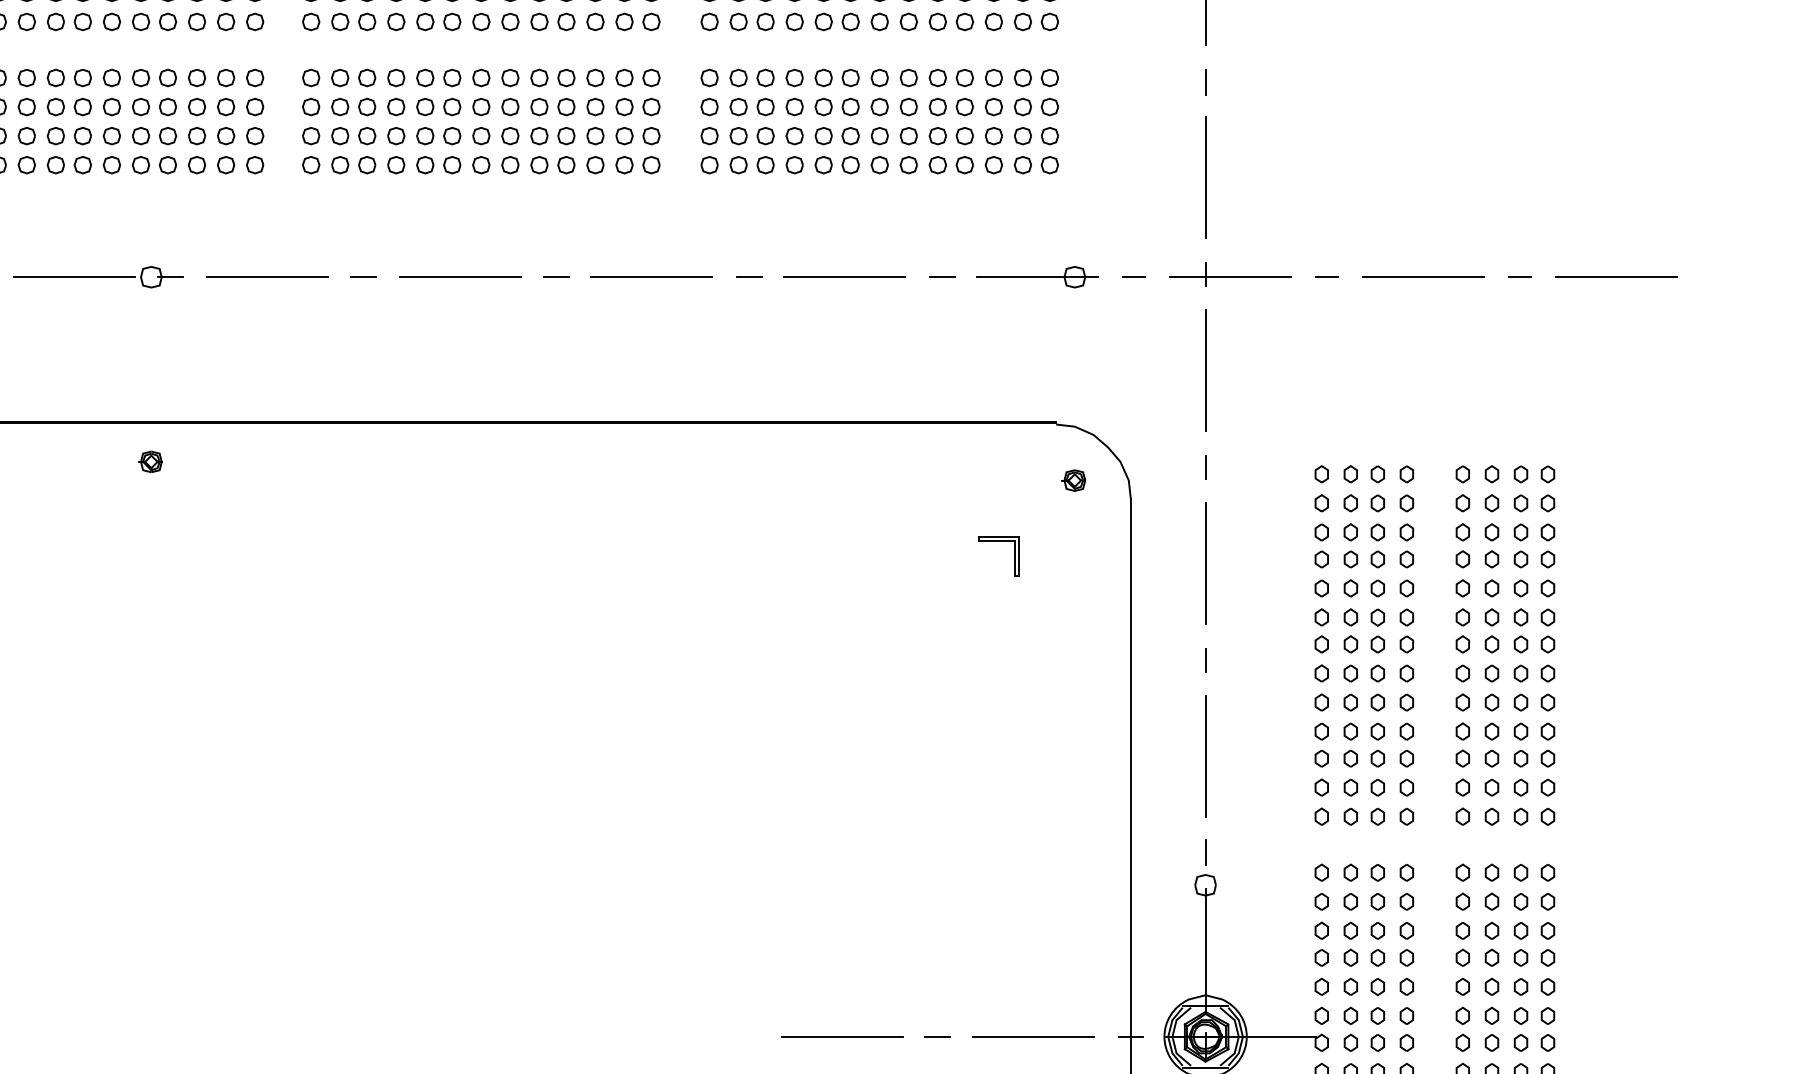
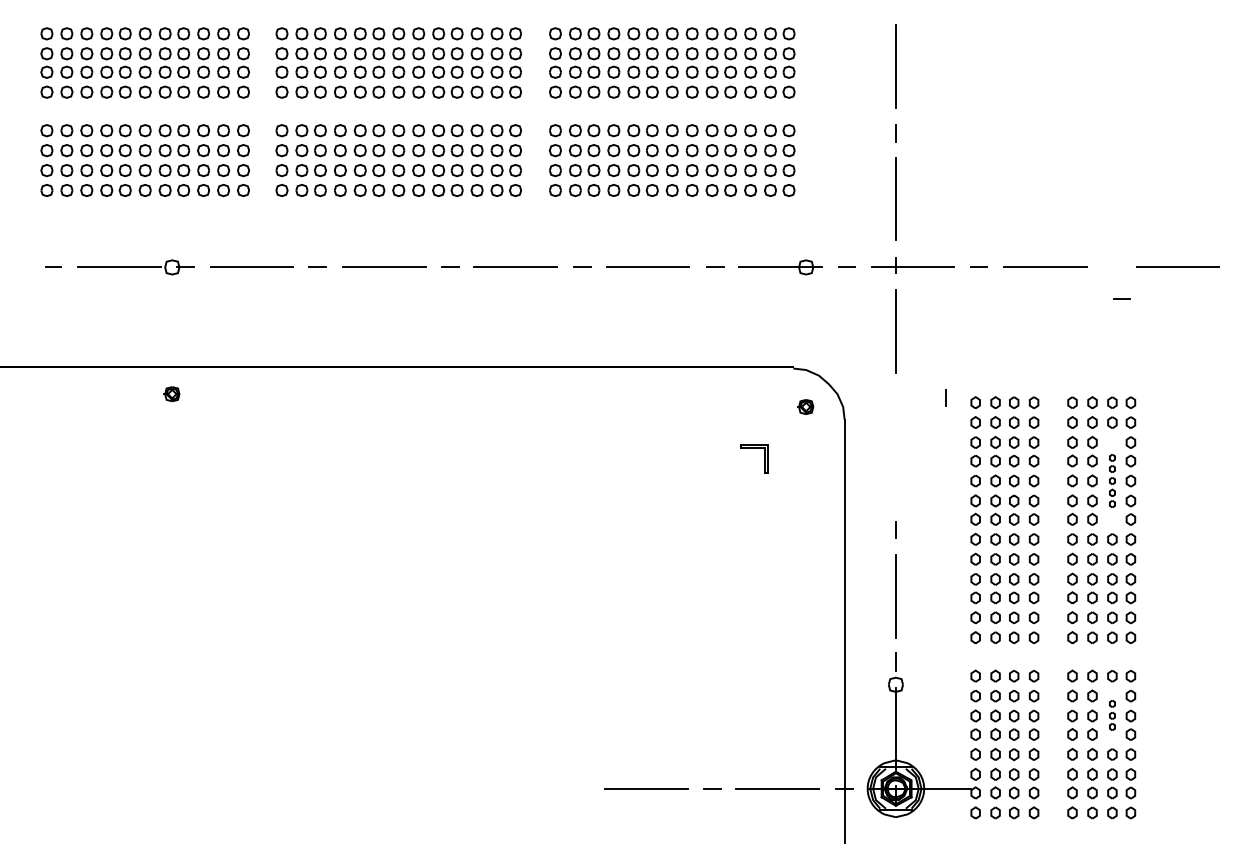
line: (1519, 275) -> (1121, 298), moved
line: (1205, 466) -> (945, 397), moved
line: (1205, 562) -> (895, 463), removed
part: (1521, 587) -> (1112, 480), size x0.6
part: (1521, 930) -> (1112, 715), size x0.6

